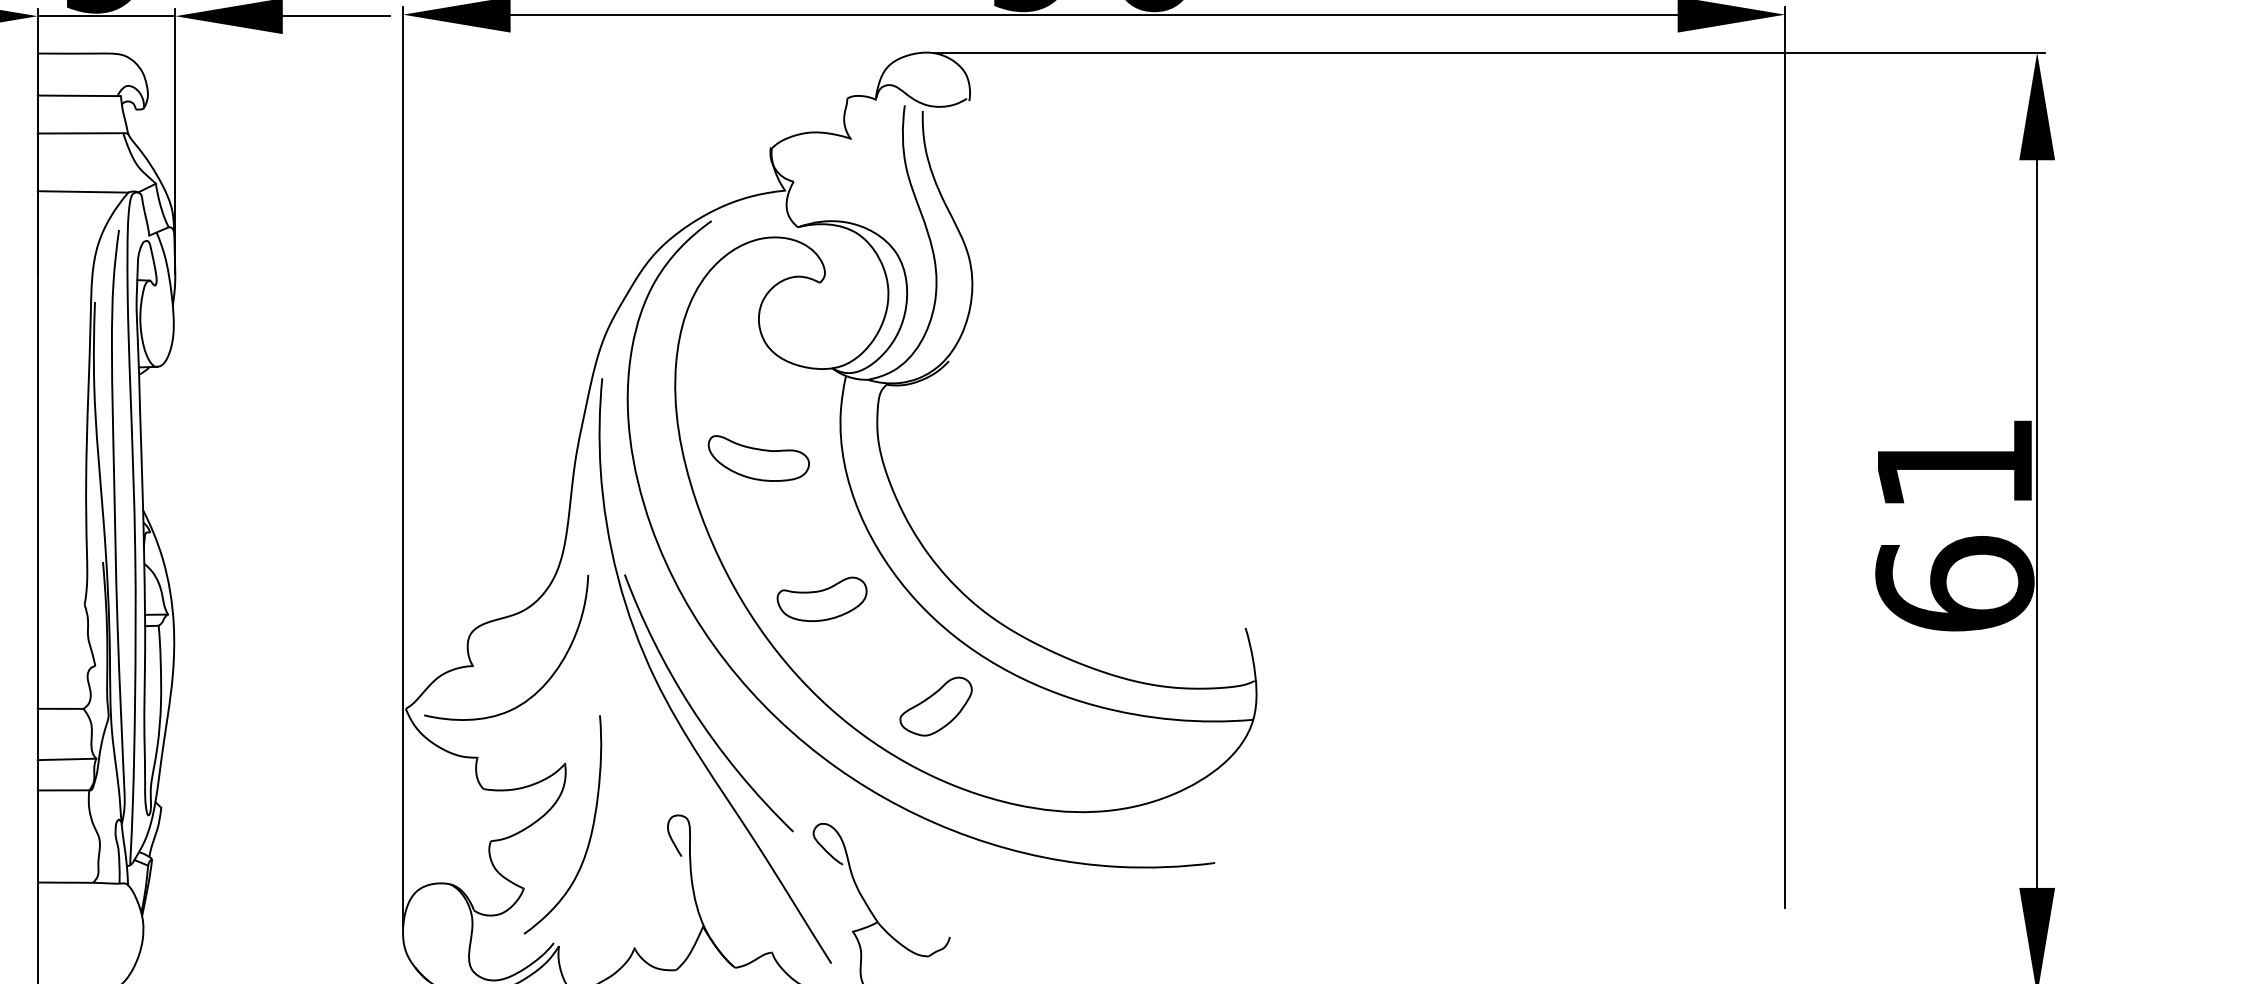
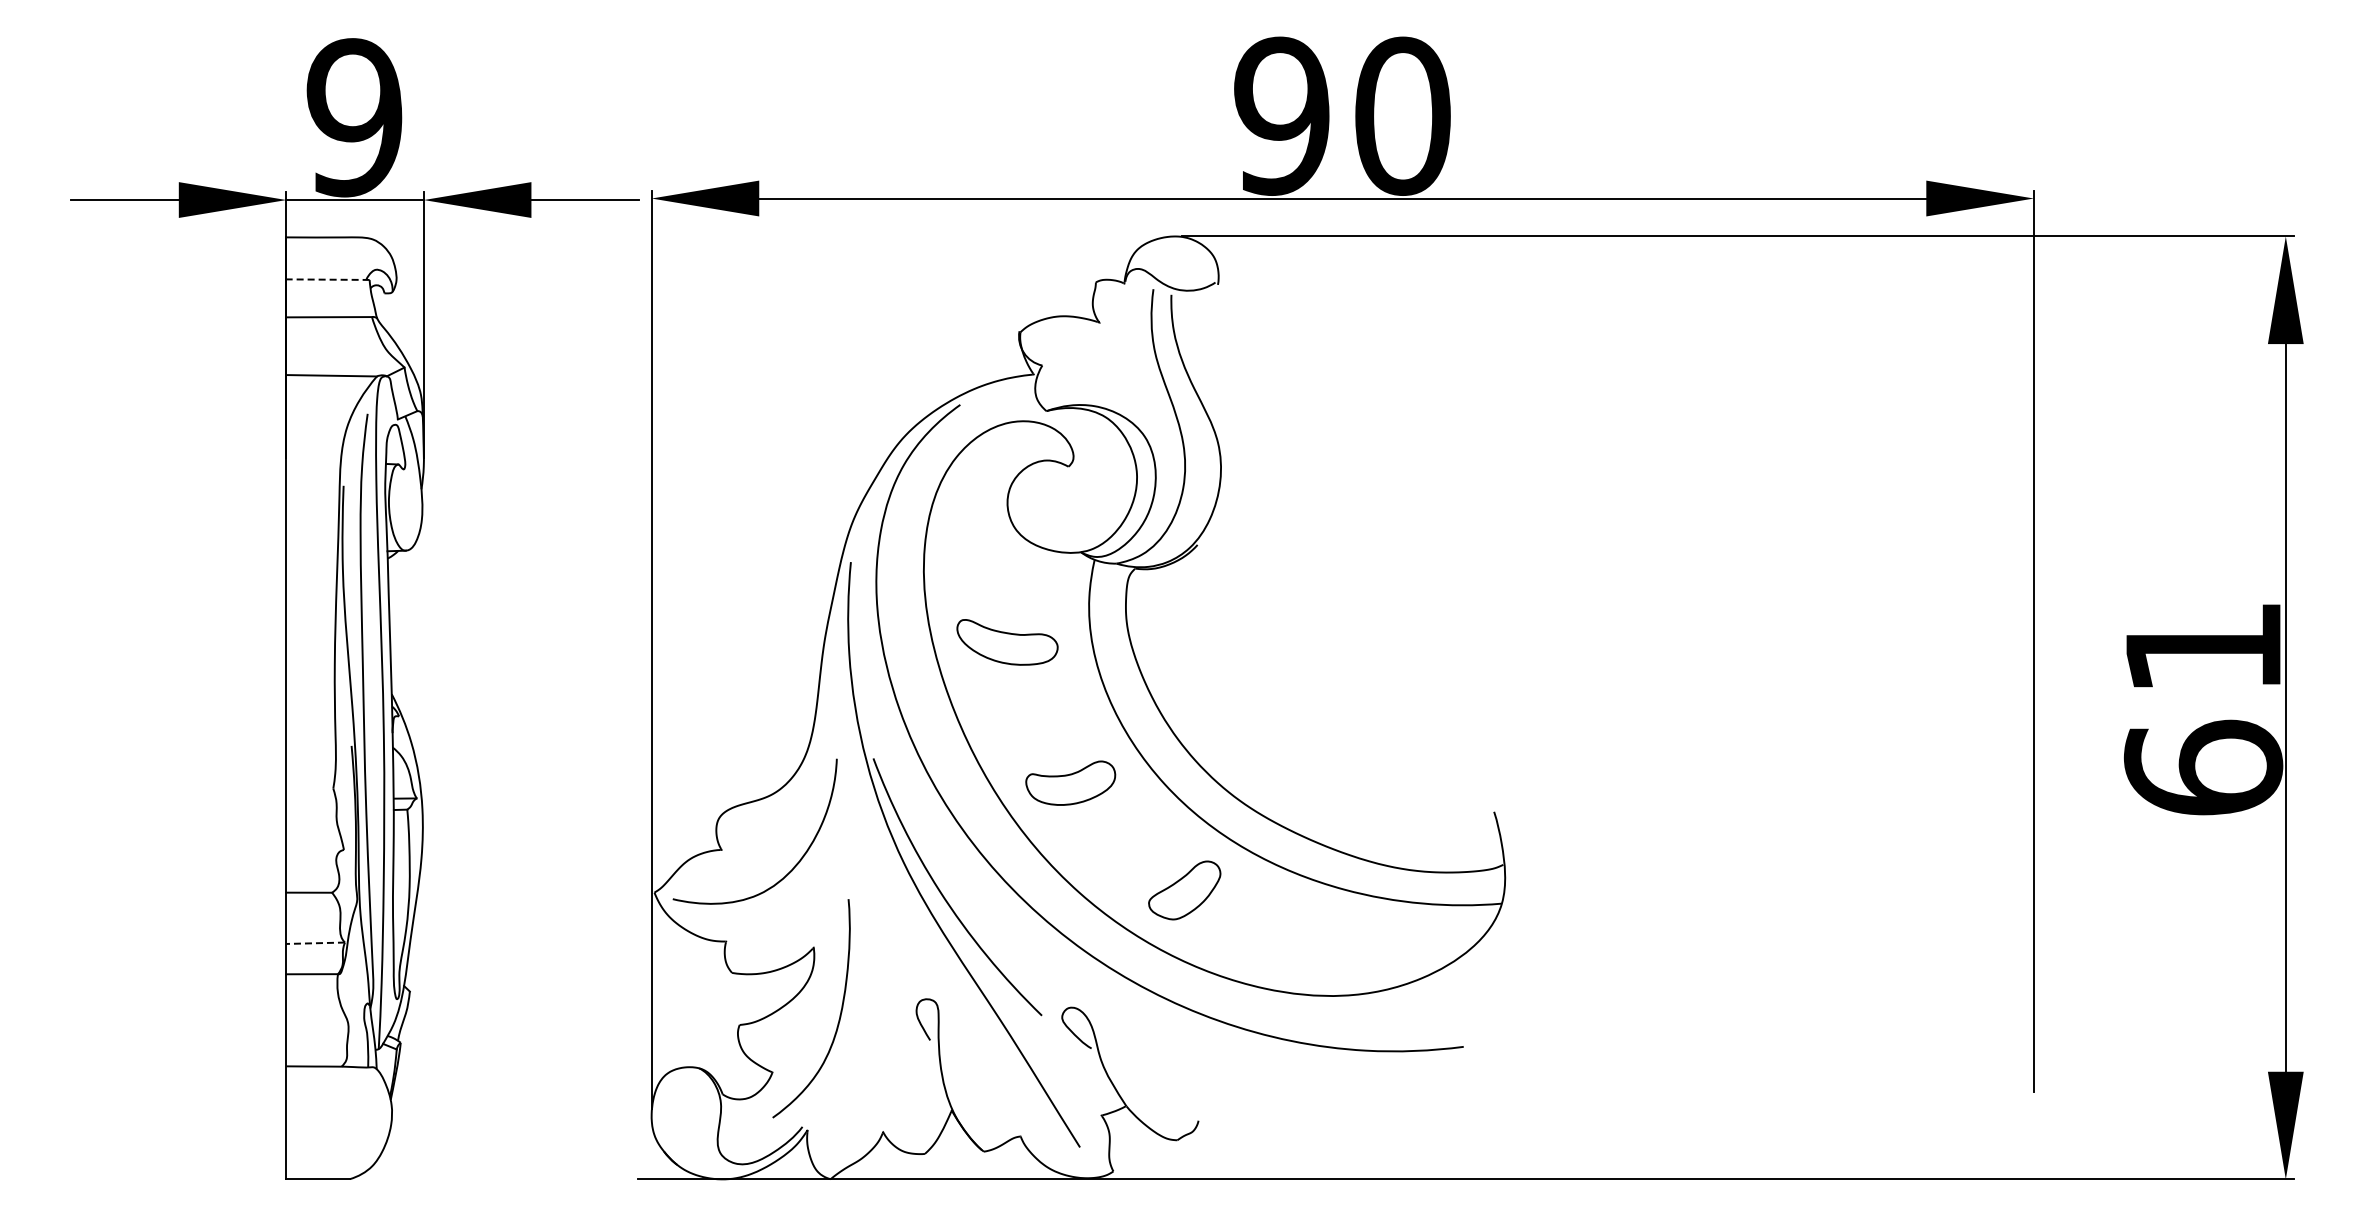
line: (79, 95) -> (328, 279), solid -> dashed
line: (66, 759) -> (315, 943), solid -> dashed

